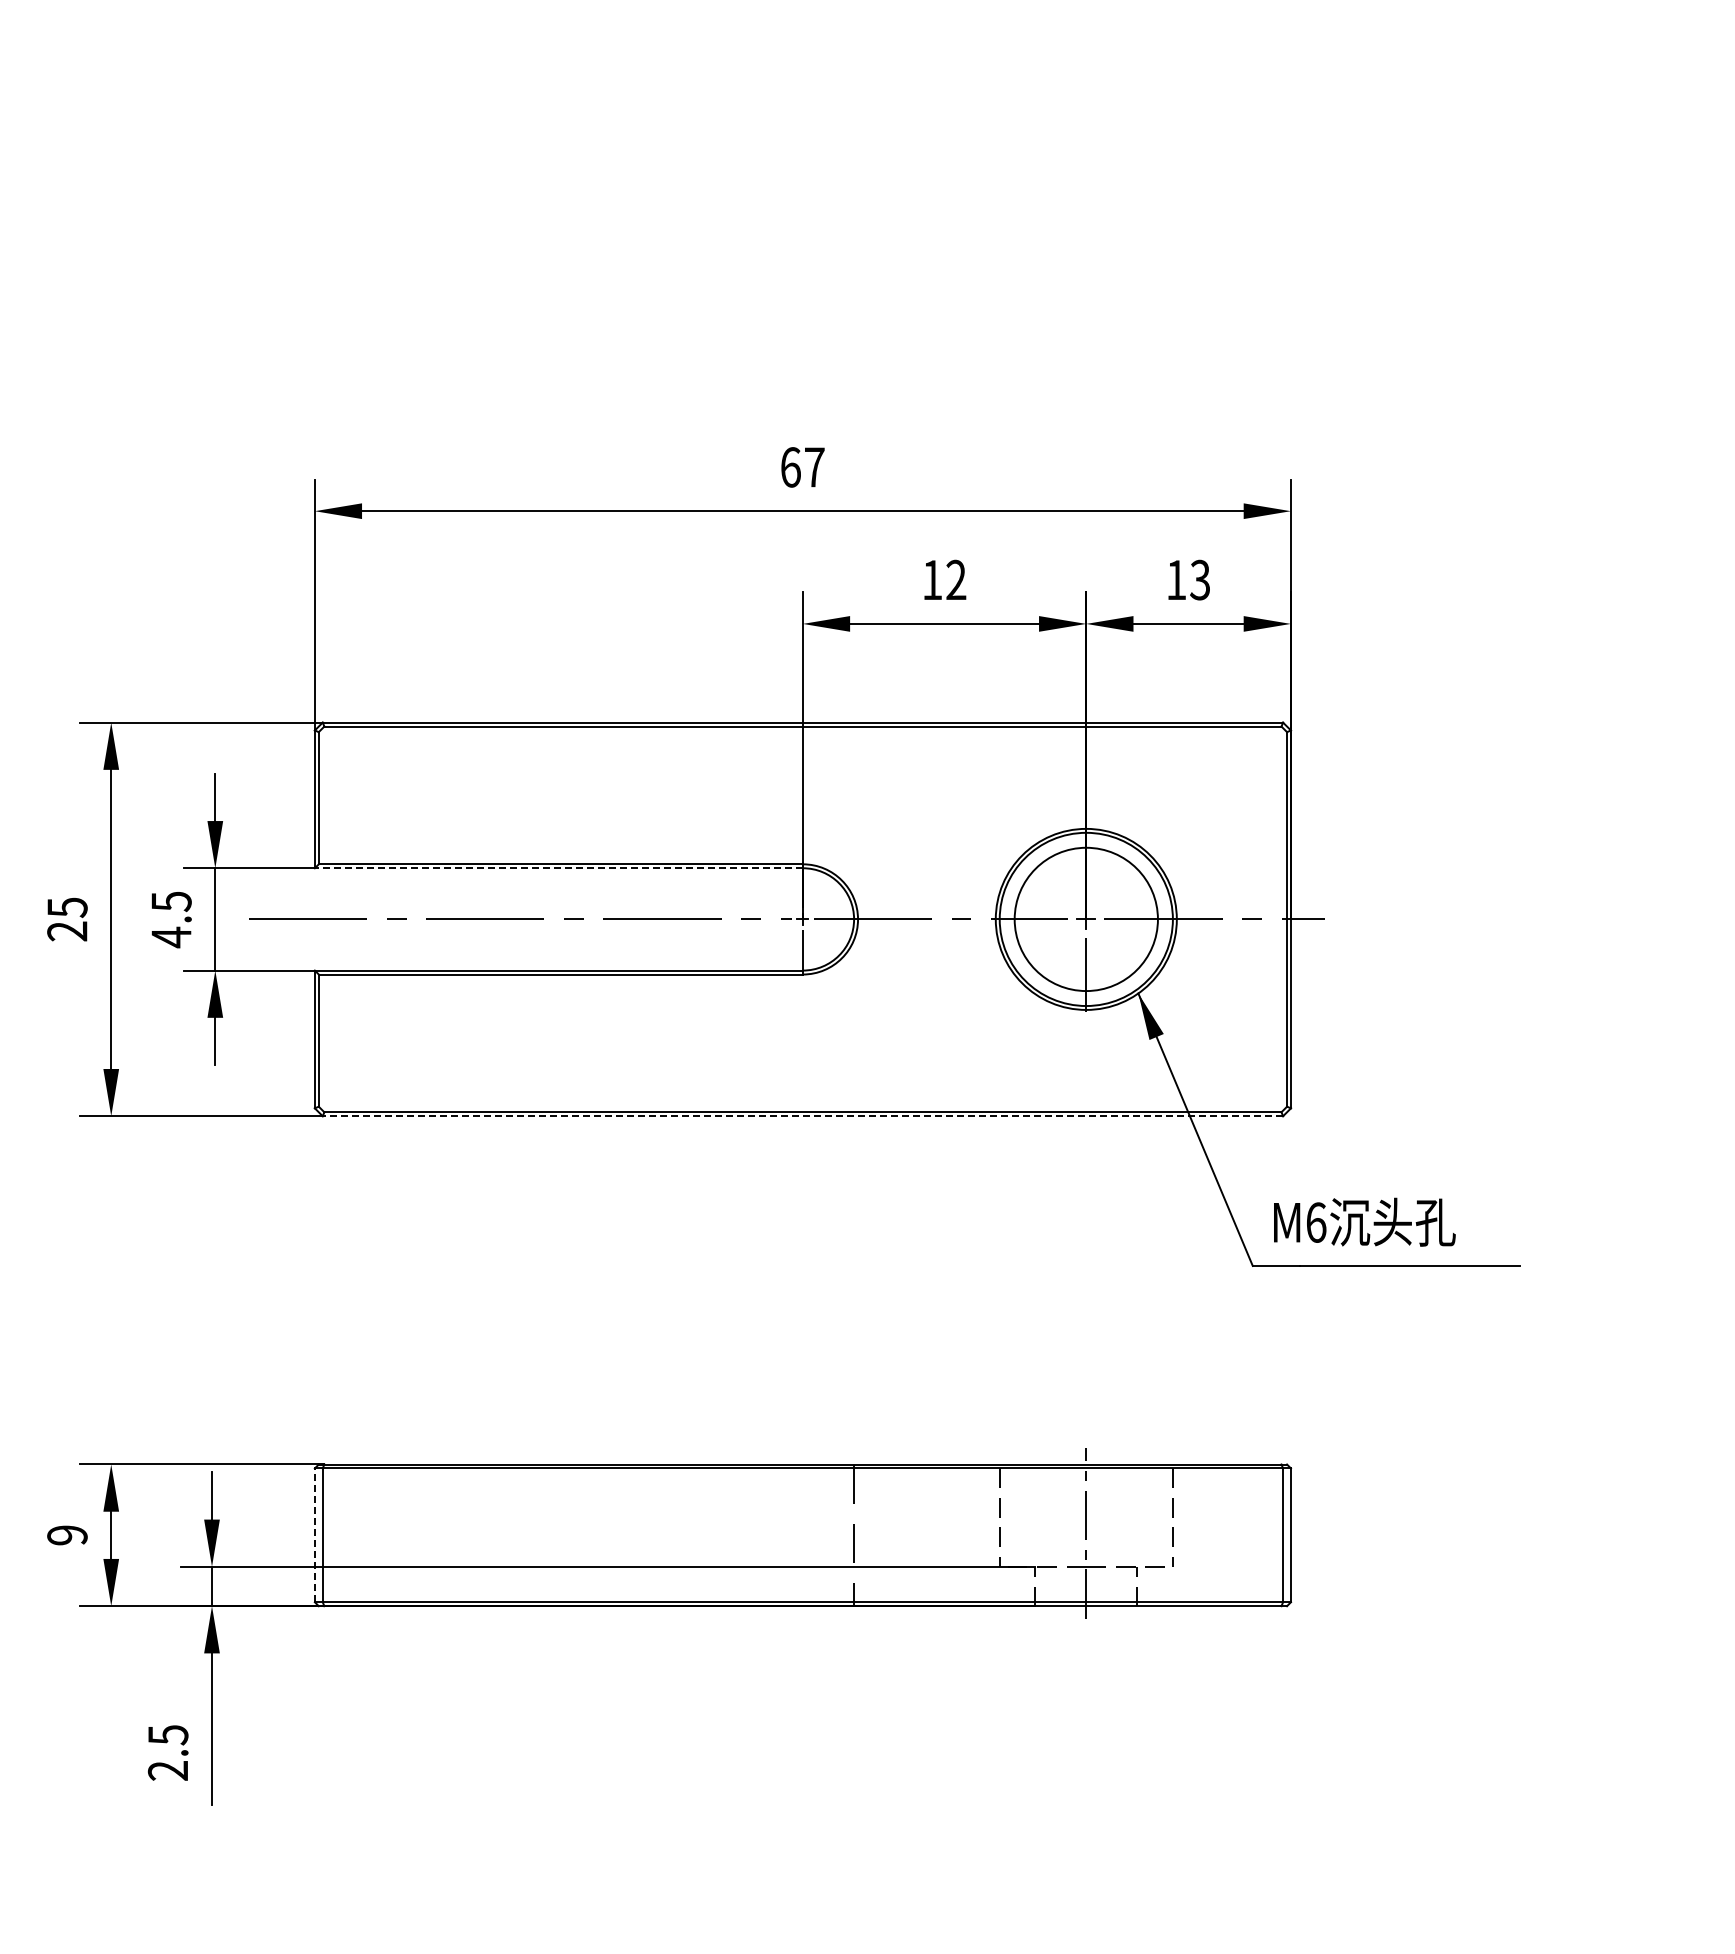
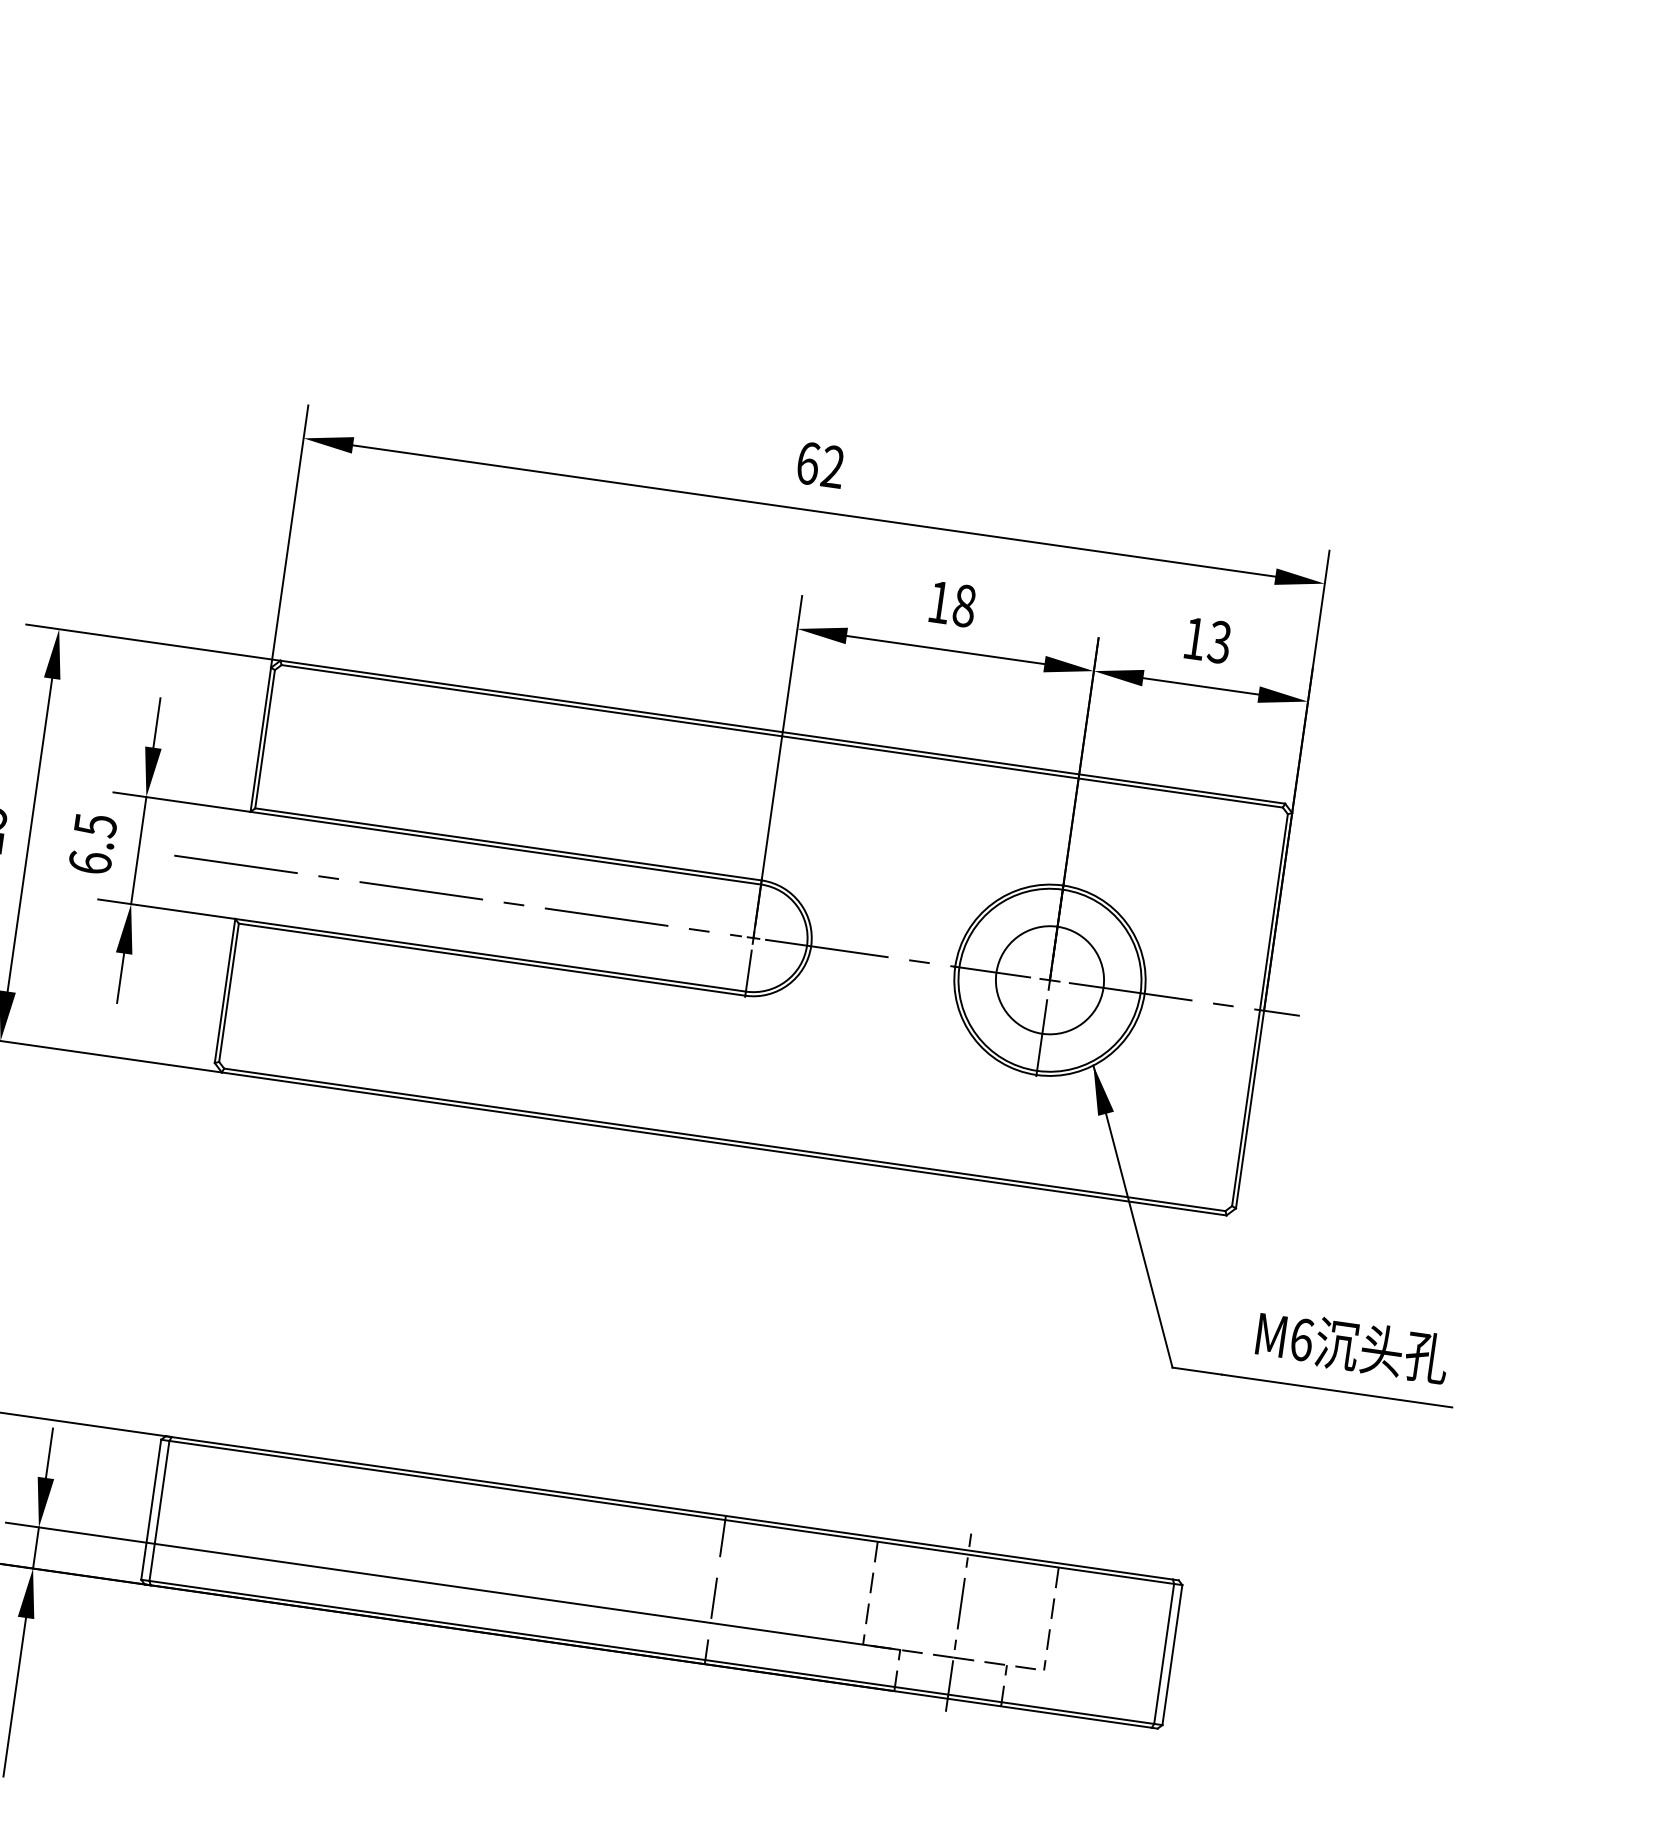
text: (814, 467) -> (832, 467), 67 -> 62
text: (956, 579) -> (964, 605), 12 -> 18
line: (558, 868) -> (505, 848), dashed -> solid
circle: (1086, 919) -> (1050, 980), size x0.71
text: (171, 937) -> (90, 862), 4.5 -> 6.5
line: (802, 1116) -> (723, 1144), dashed -> solid
text: (1364, 1221) -> (1352, 1345), moved
line: (314, 1535) -> (150, 1509), dashed -> solid

